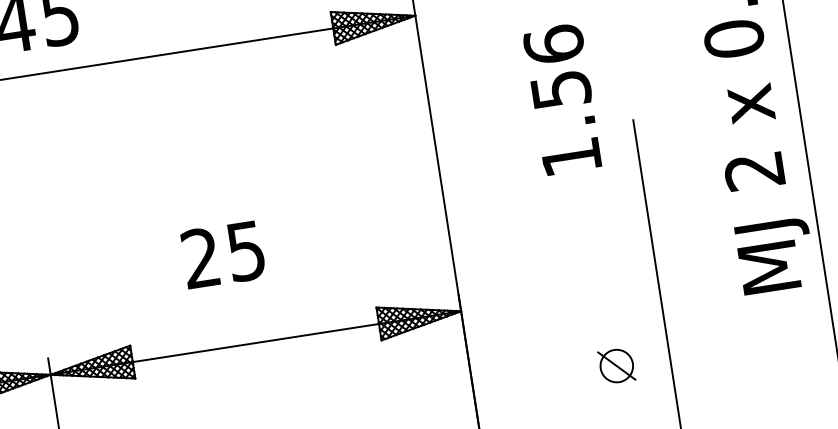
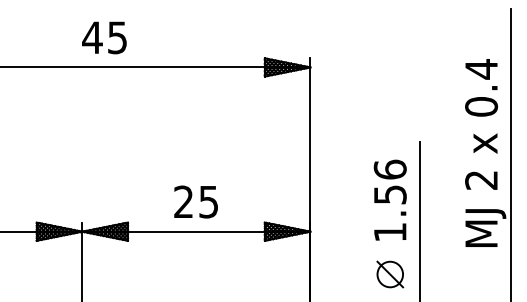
text: (560, 98) -> (389, 199), moved
text: (222, 253) -> (195, 201), moved
part: (617, 365) -> (390, 274), size x1.43

